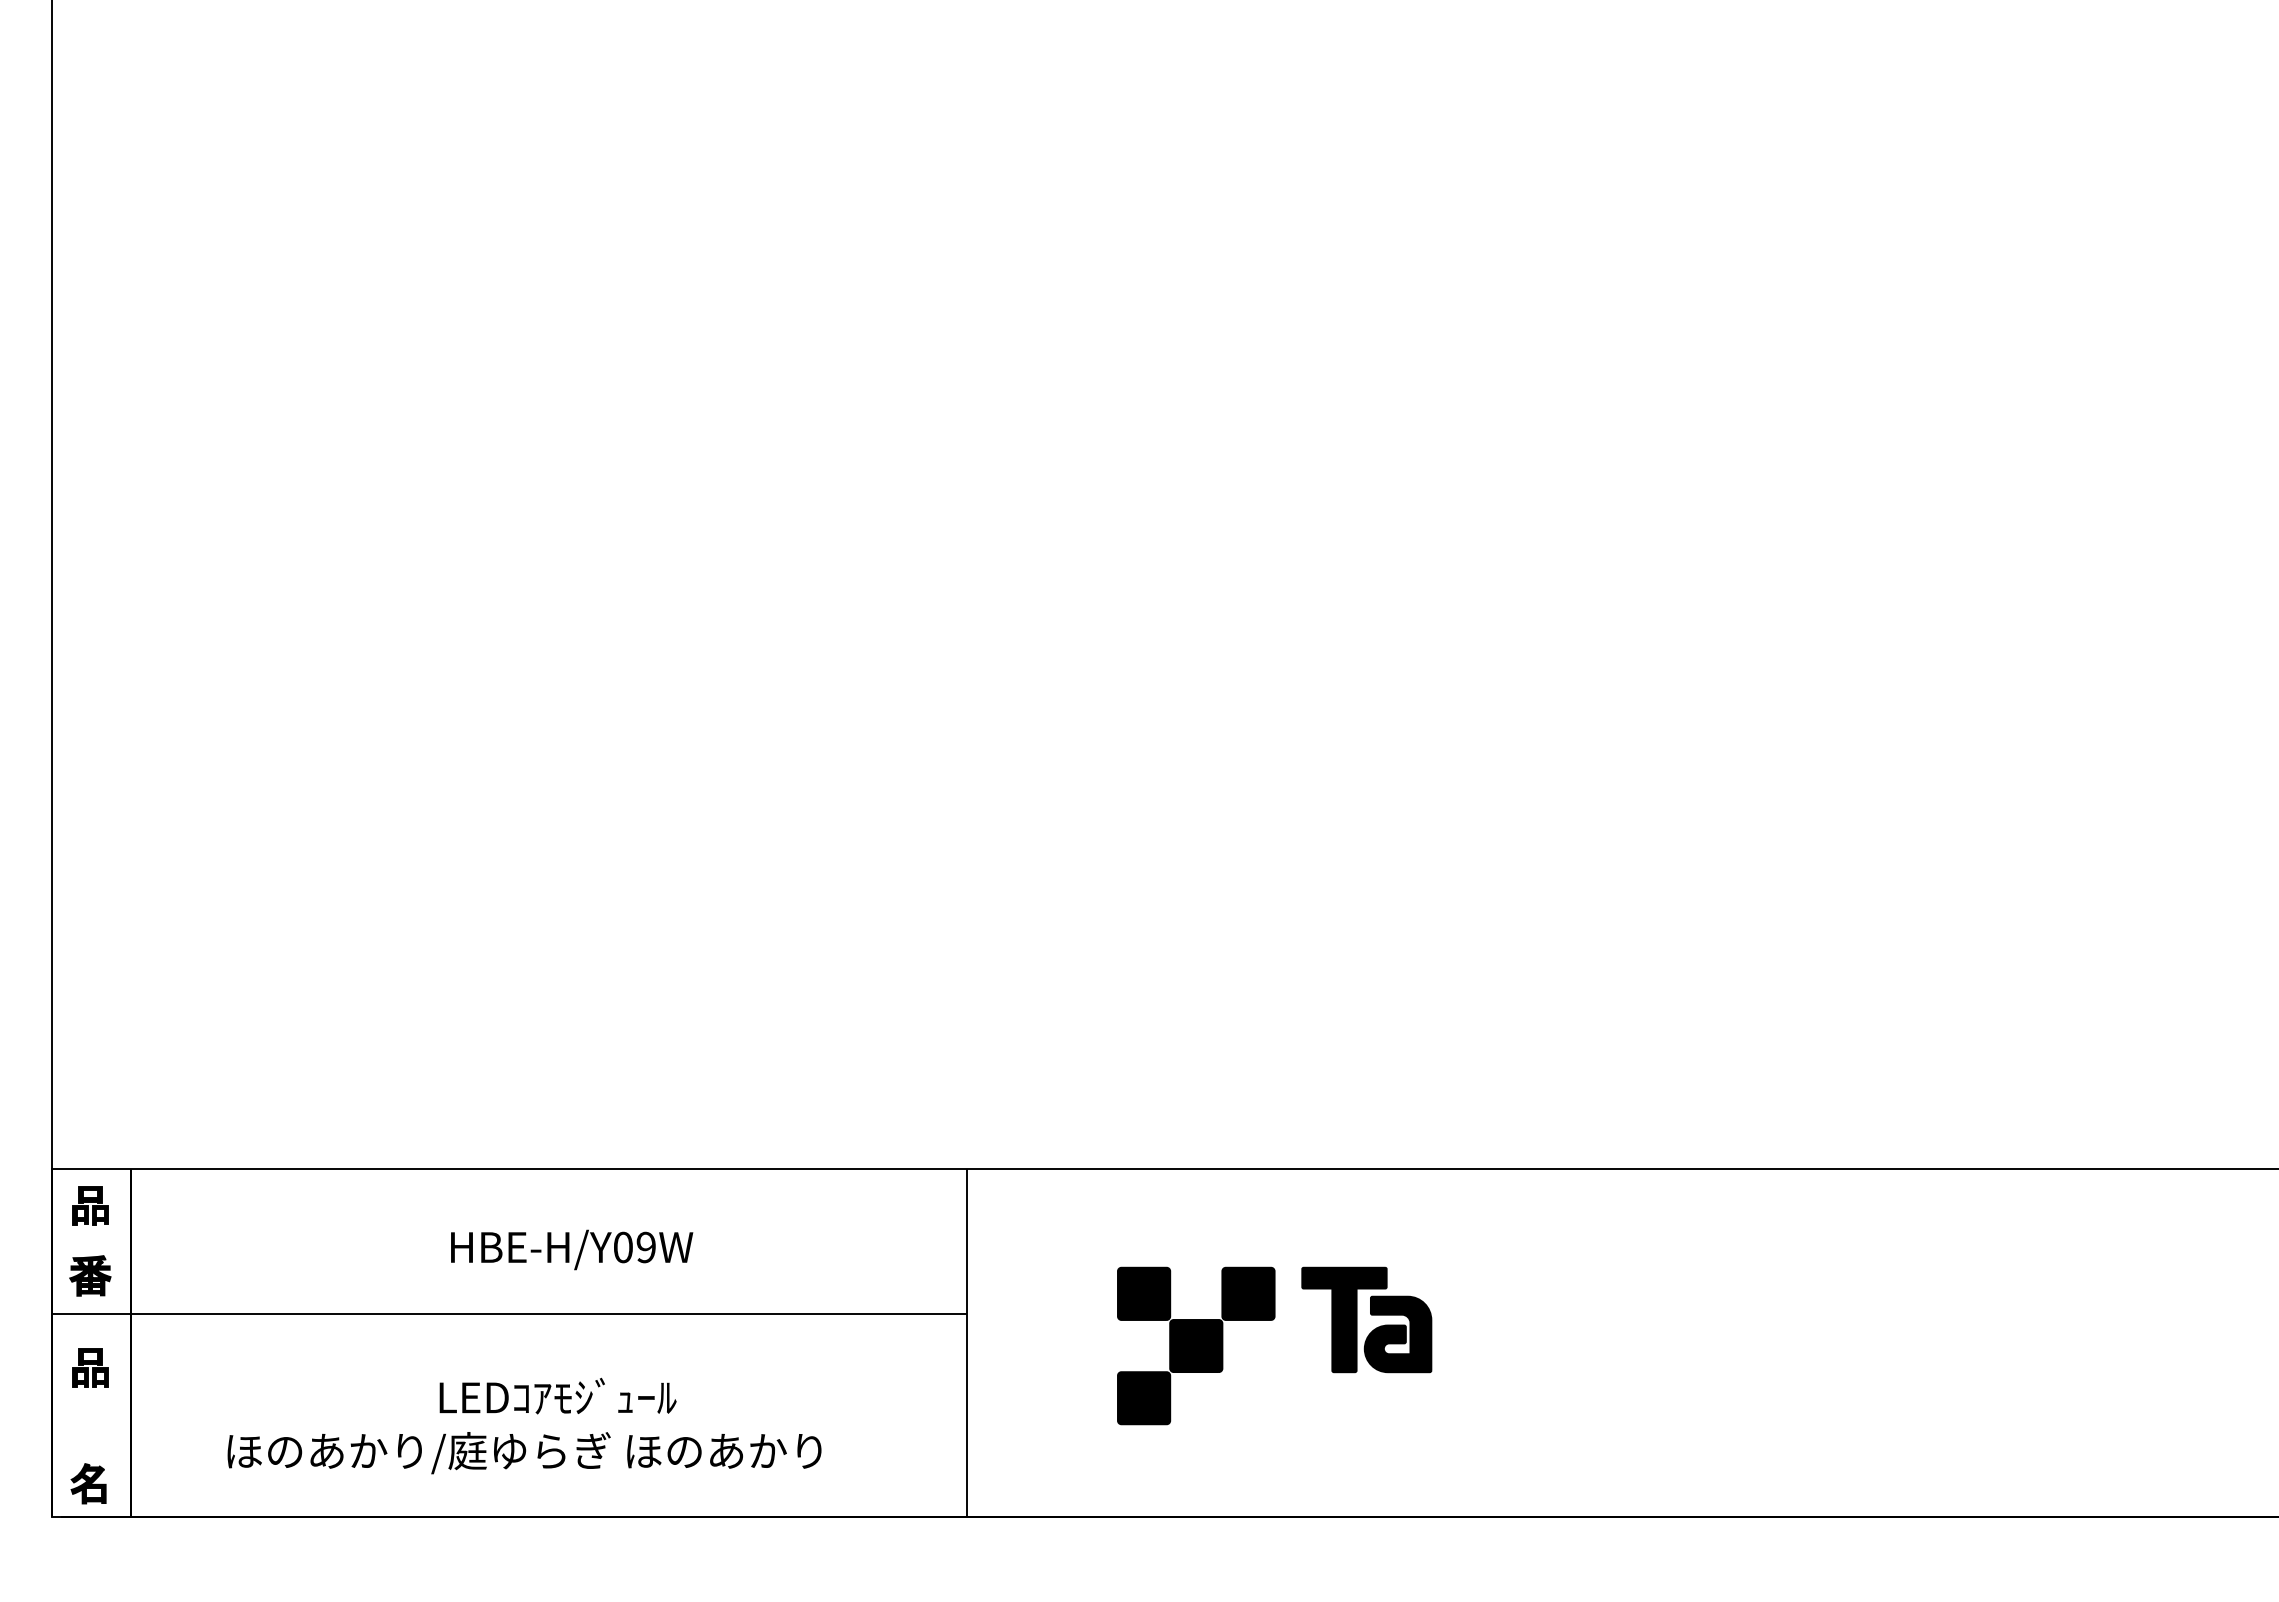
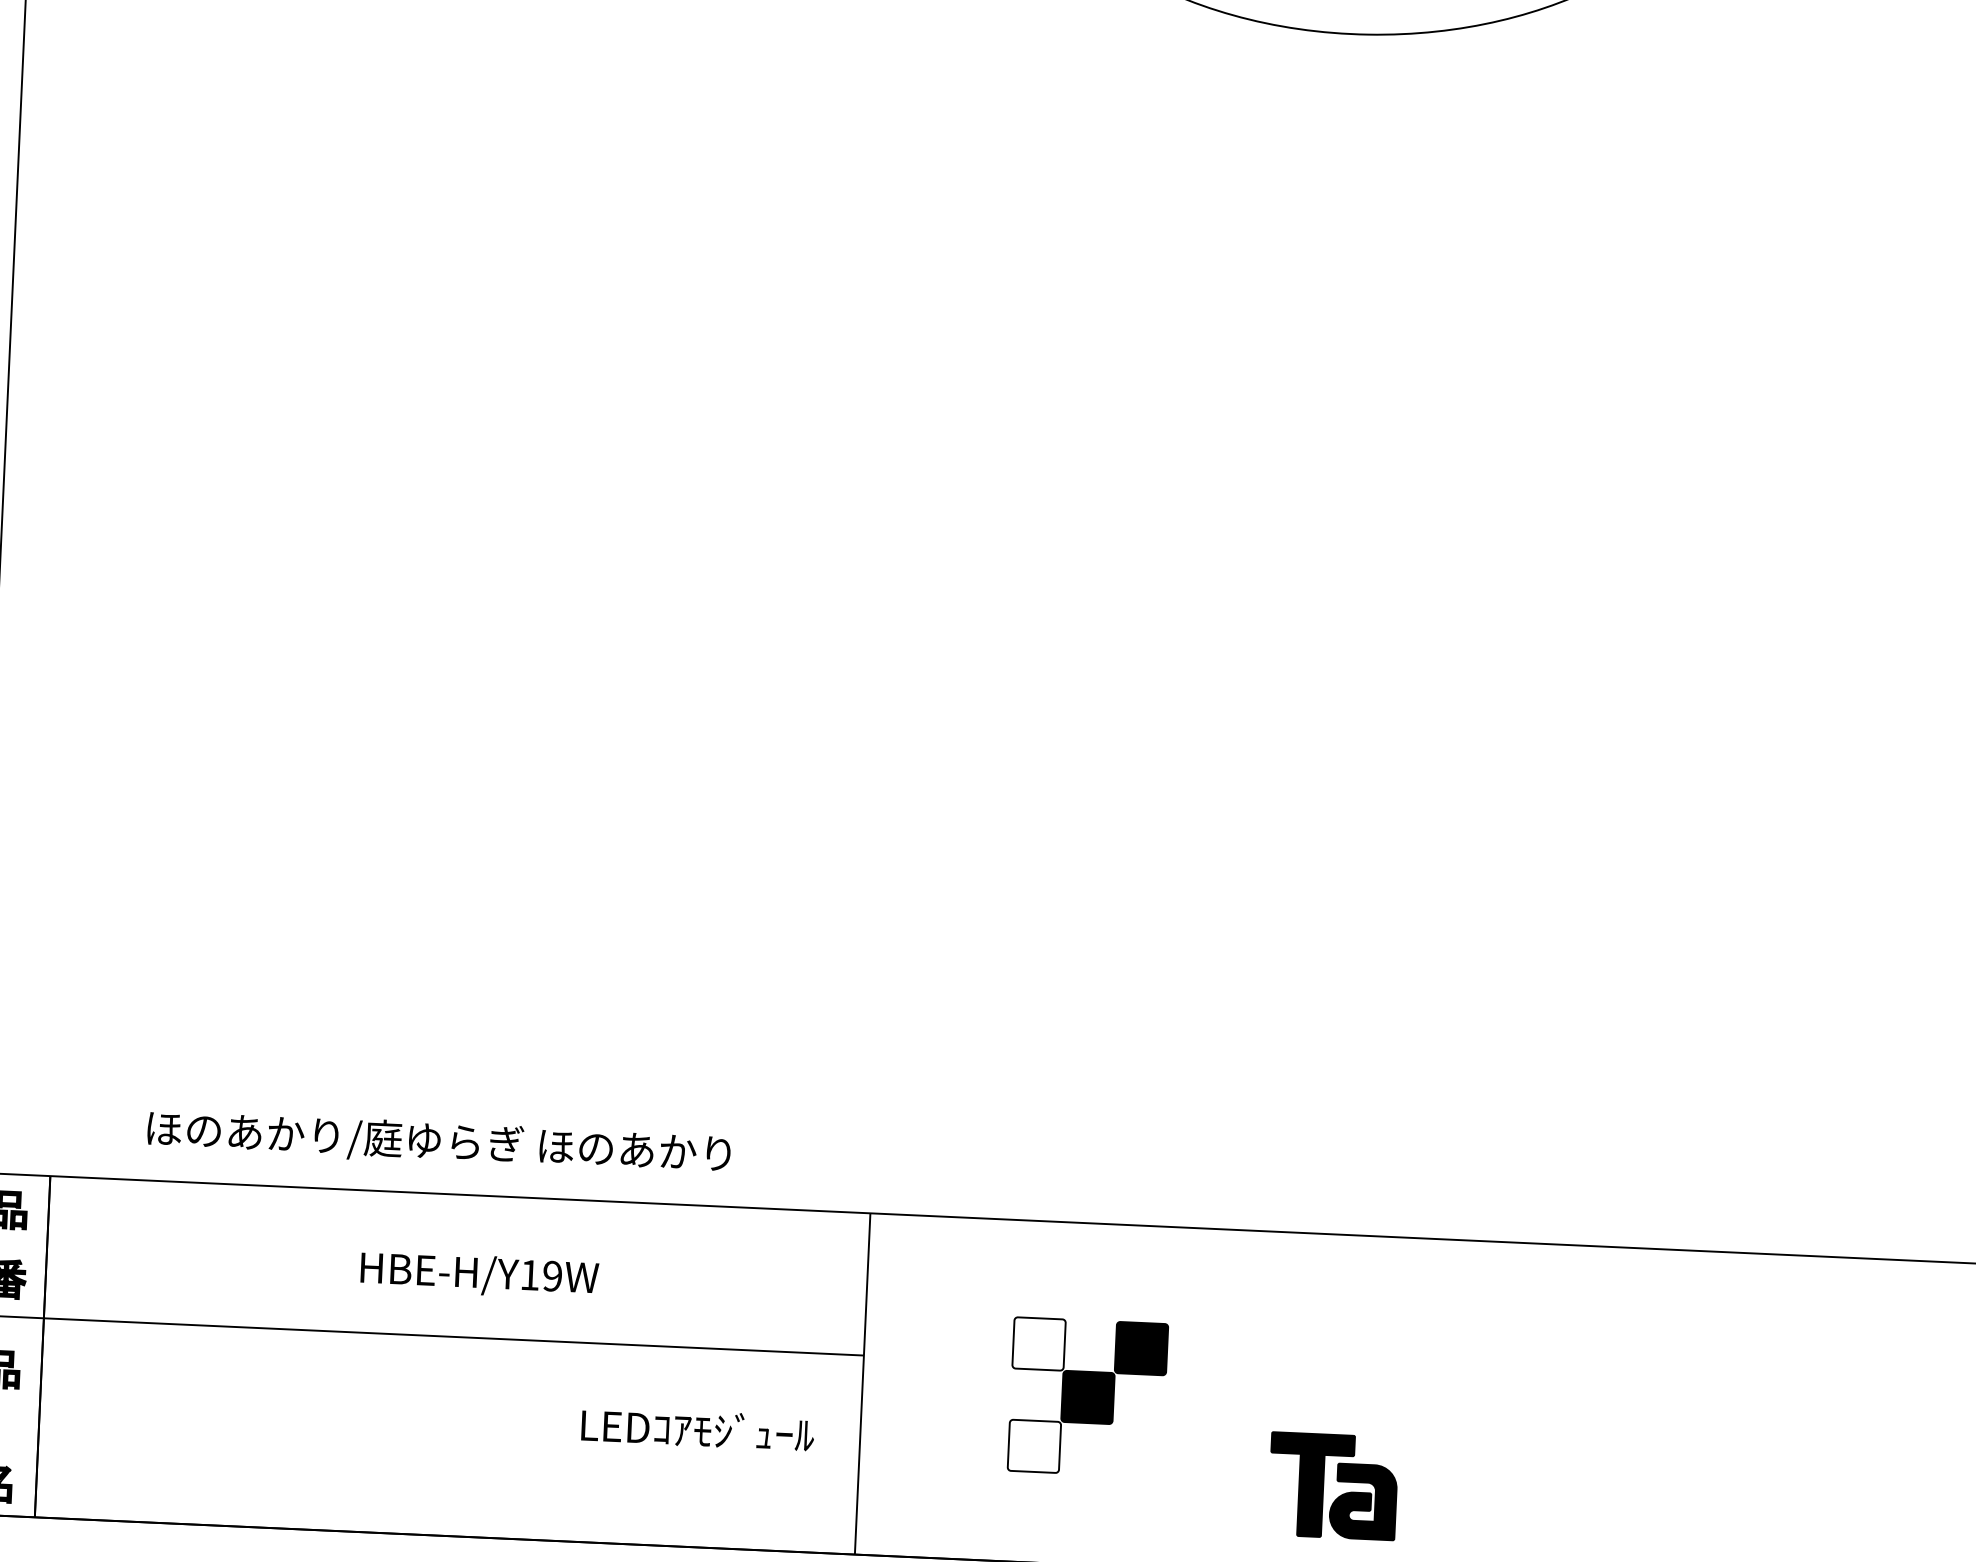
text: (623, 1247) -> (530, 1275), HBE-H/Y09W -> HBE-H/Y19W
fill: (1143, 1293) -> (1038, 1343), removed
part: (1370, 1314) -> (1337, 1481), moved
text: (557, 1395) -> (697, 1428), moved
fill: (1143, 1398) -> (1033, 1446), removed
text: (524, 1453) -> (438, 1143), moved

